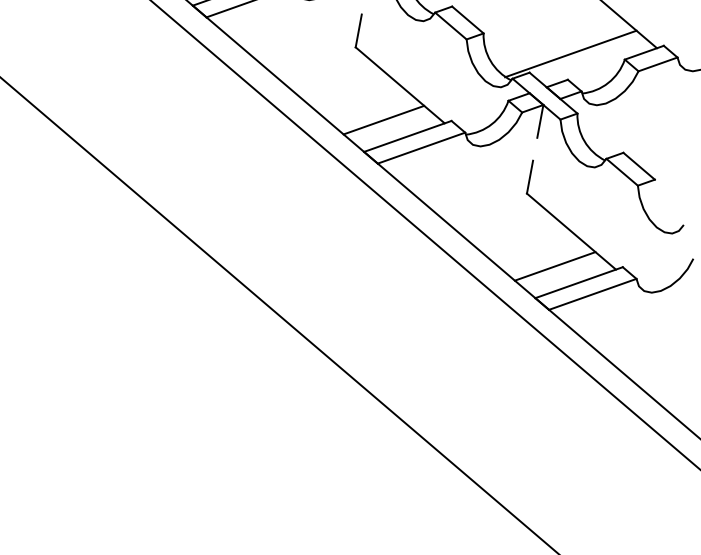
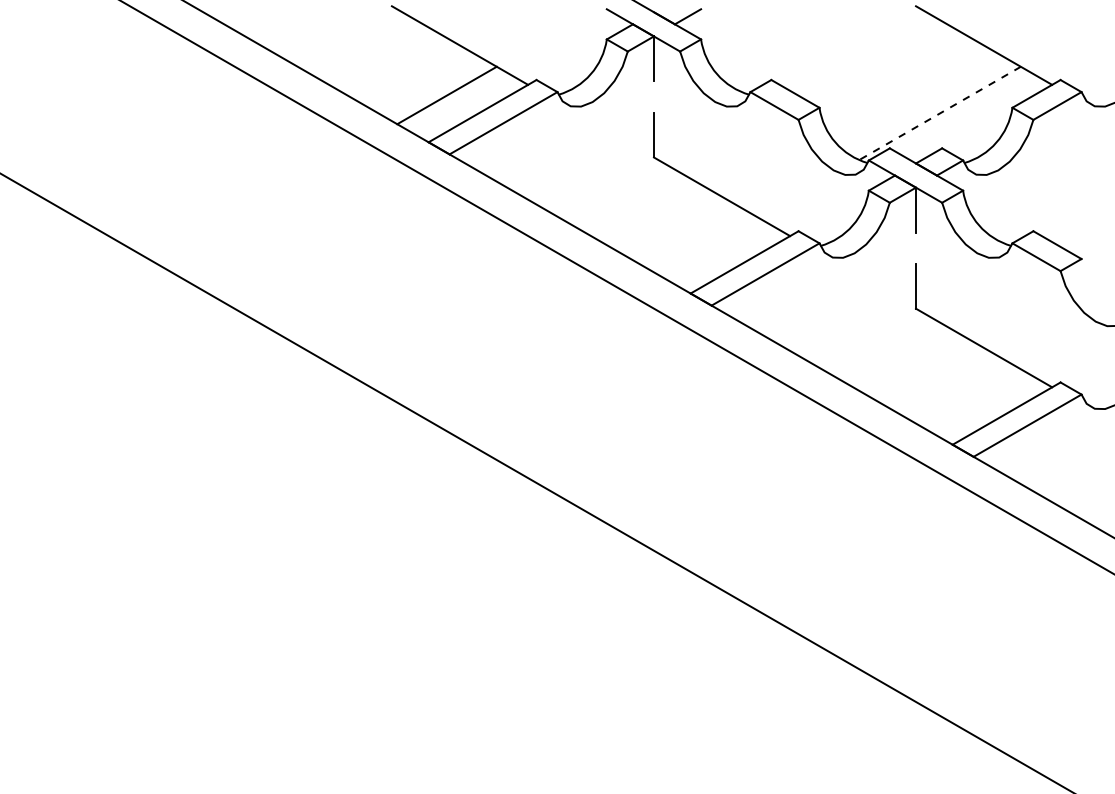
line: (570, 53) -> (939, 113), solid -> dashed
line: (383, 119) -> (708, 246), removed
line: (554, 265) -> (970, 397), removed

